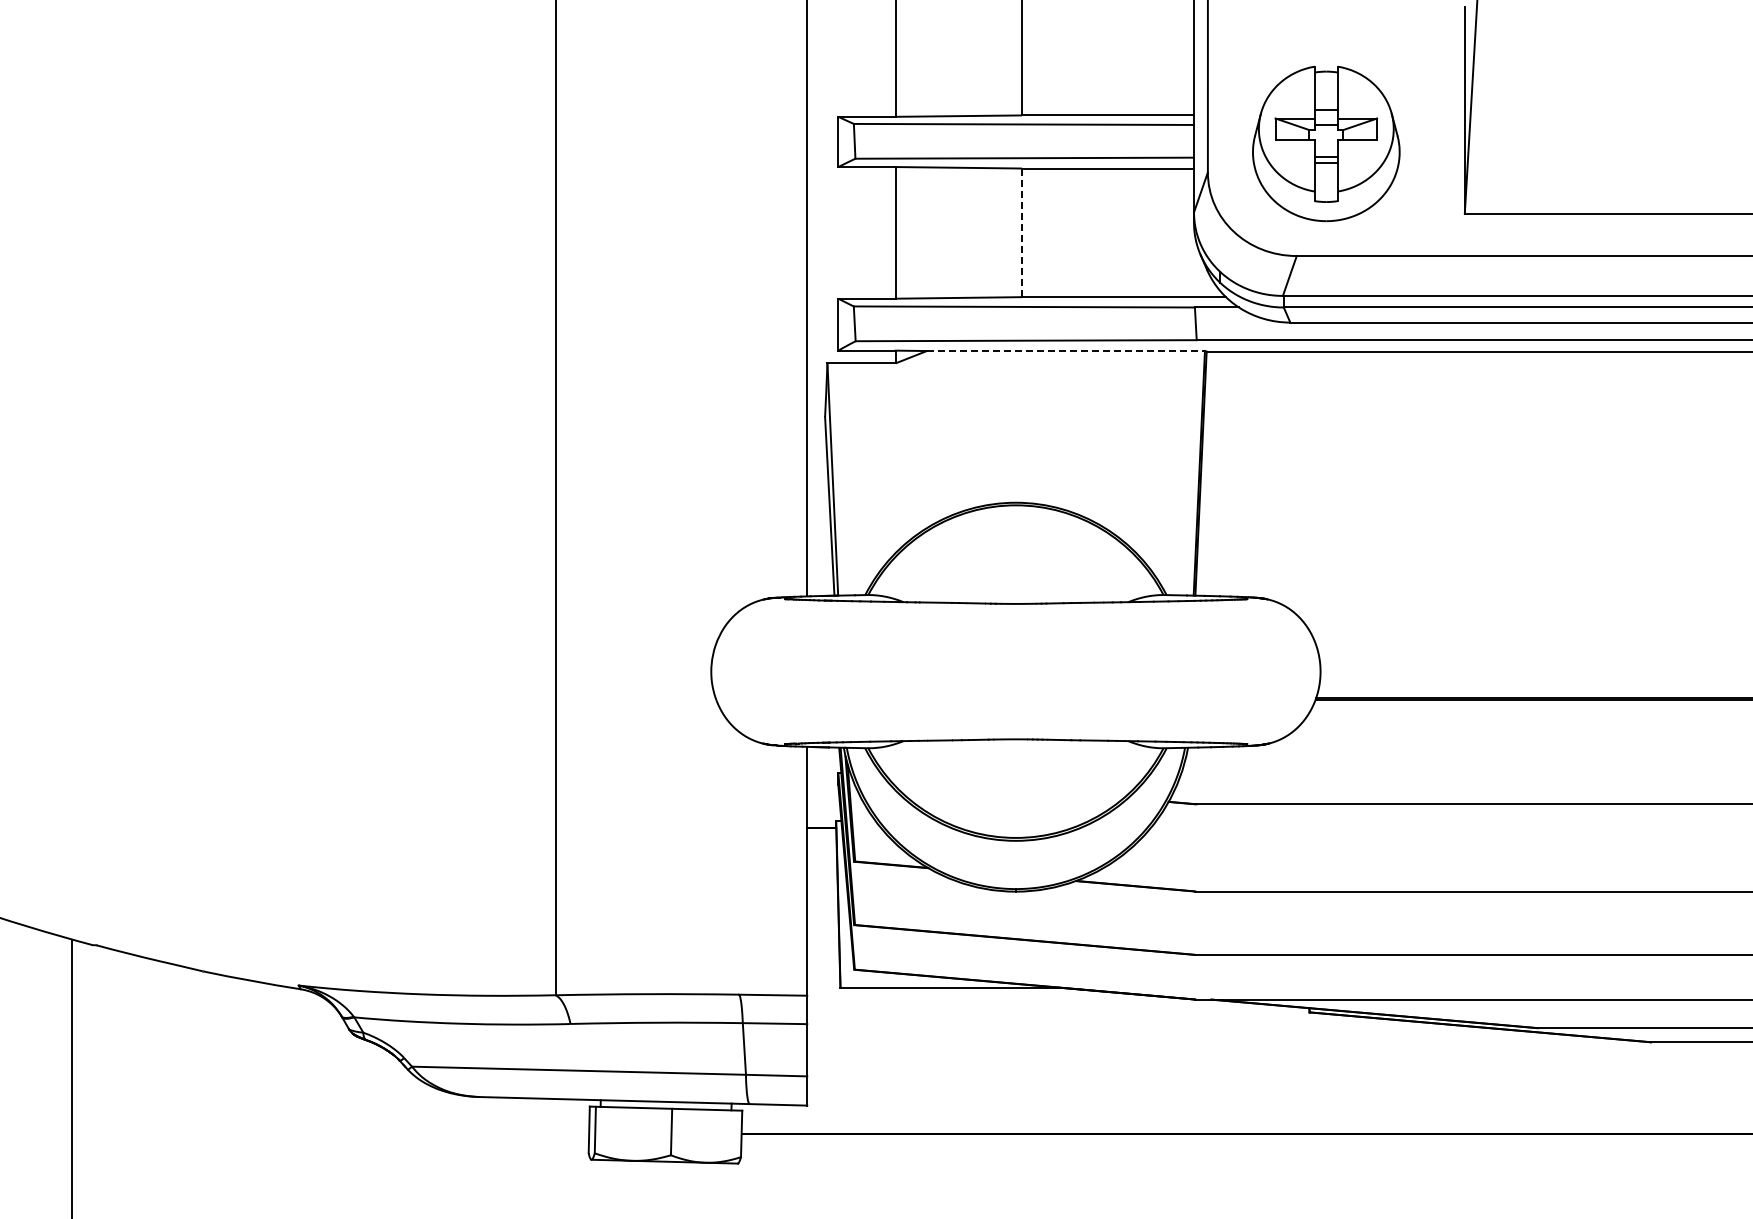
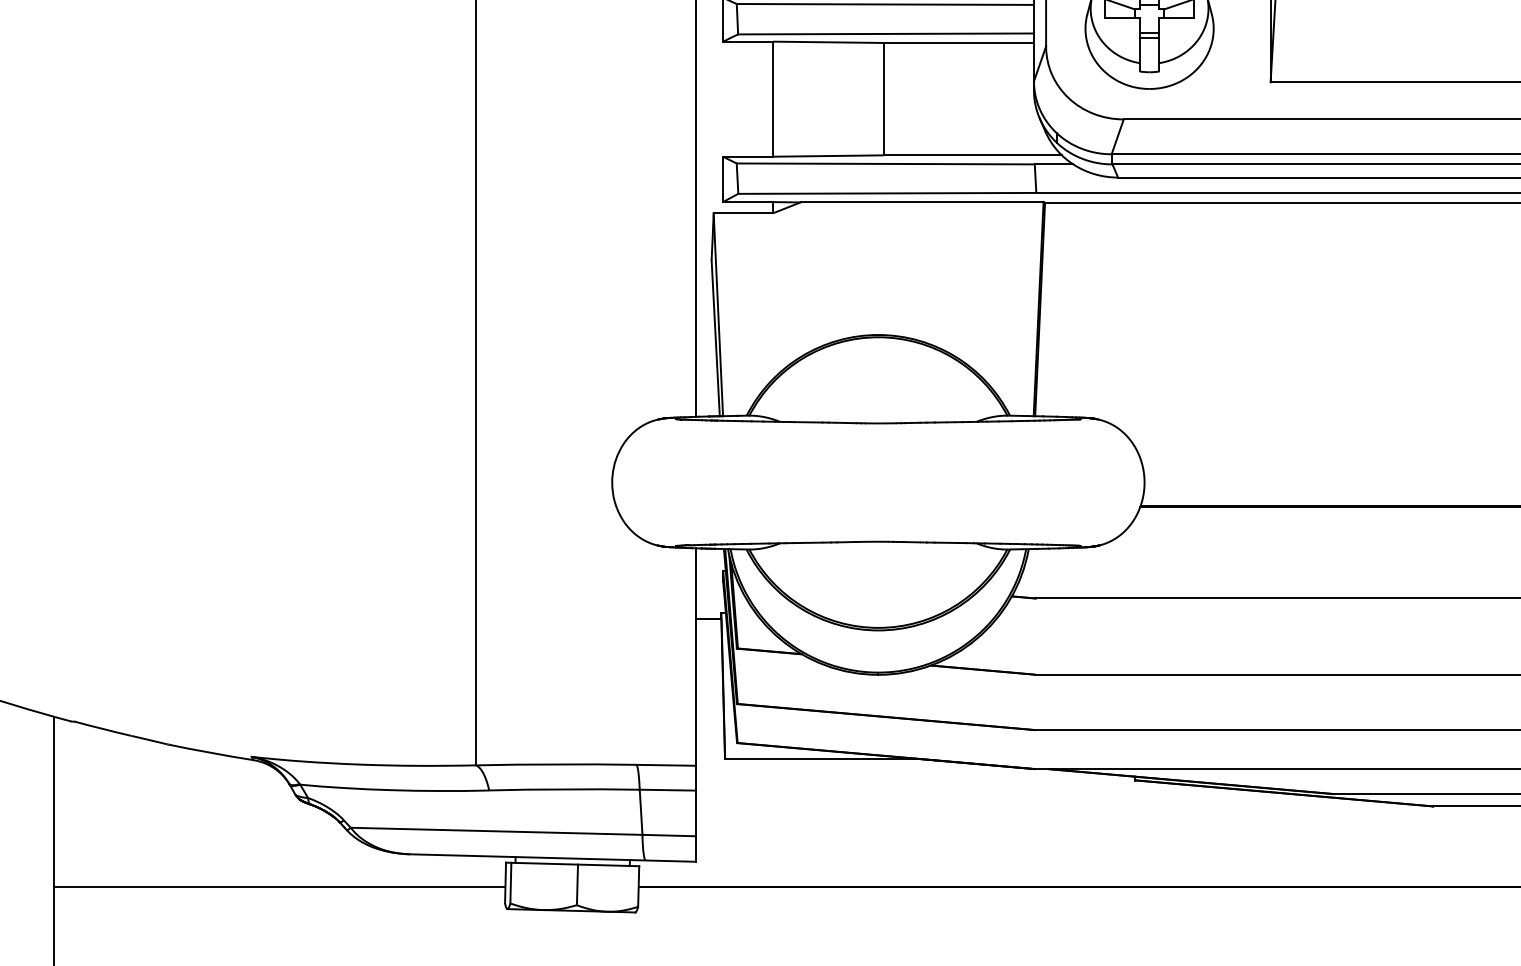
line: (1022, 232) -> (884, 98), dashed -> solid
line: (1066, 351) -> (922, 202), dashed -> solid
line: (330, 1134) -> (279, 887), added

